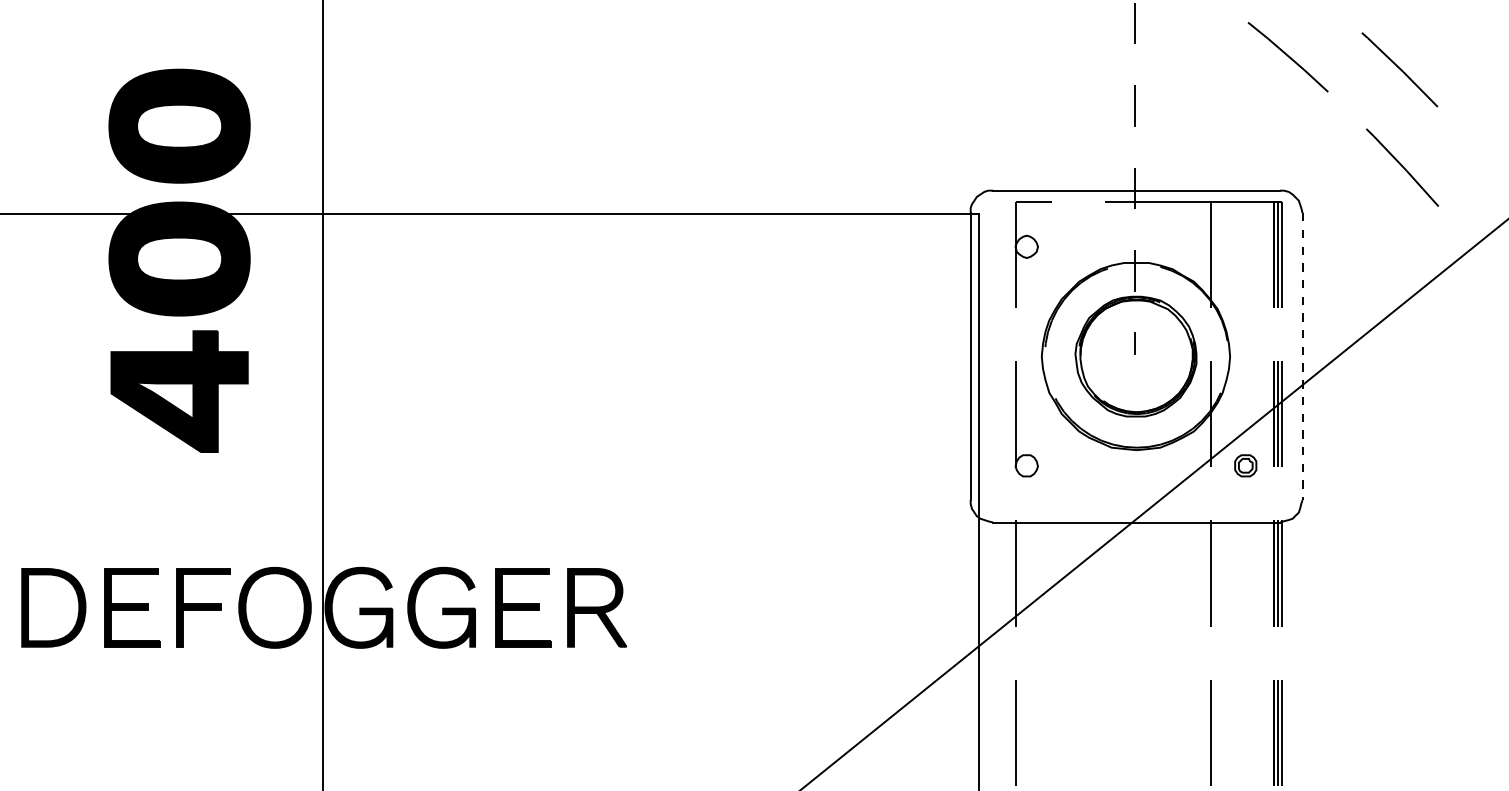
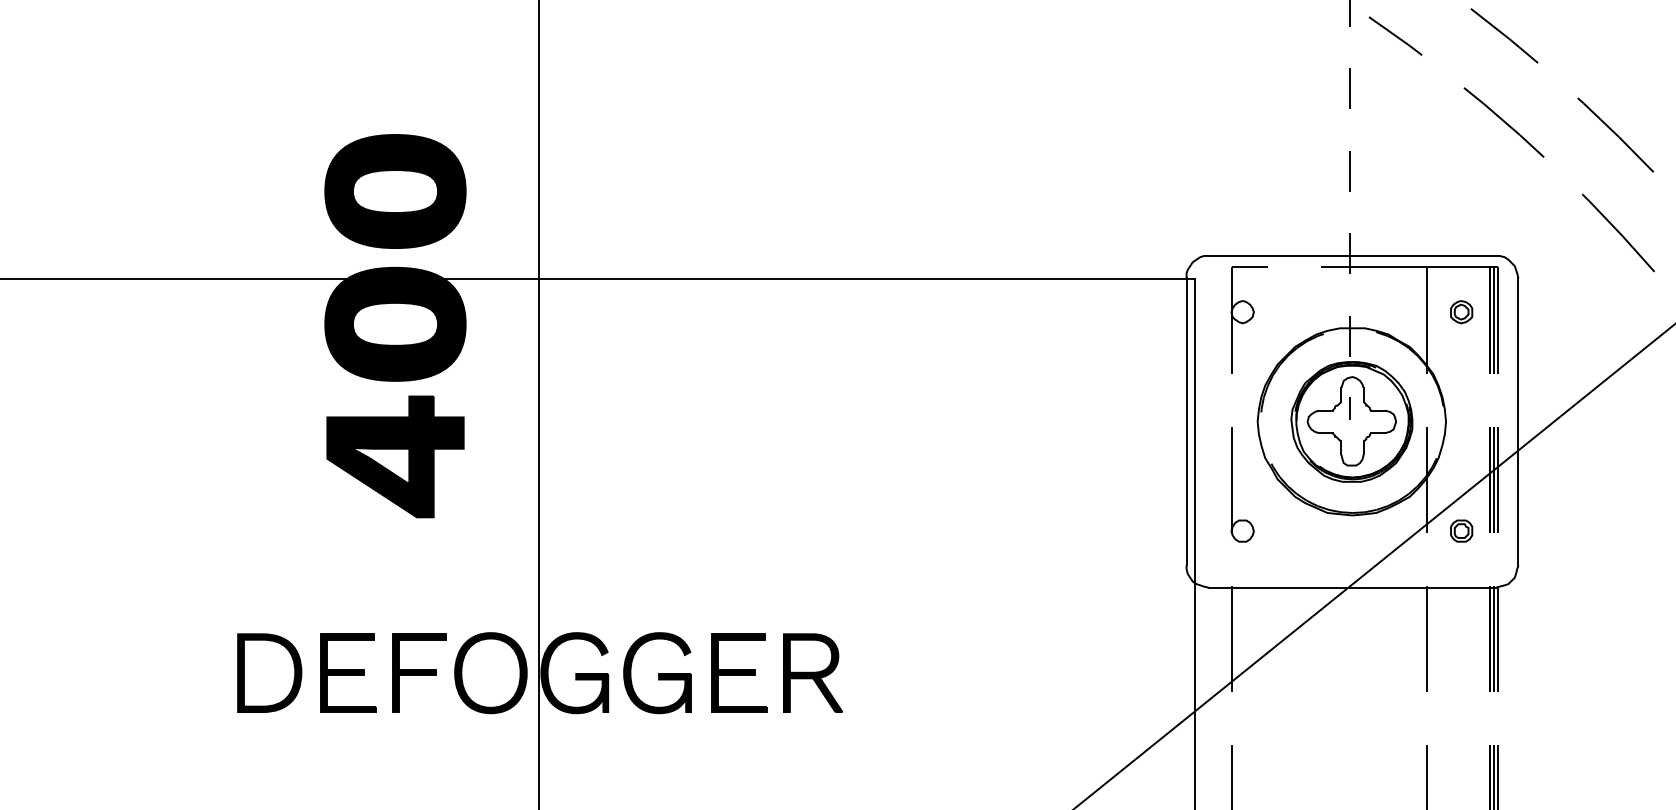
part: (1245, 247) -> (1461, 312), added
part: (1135, 356) -> (1351, 421), added
line: (1302, 357) -> (1518, 422), dashed -> solid

